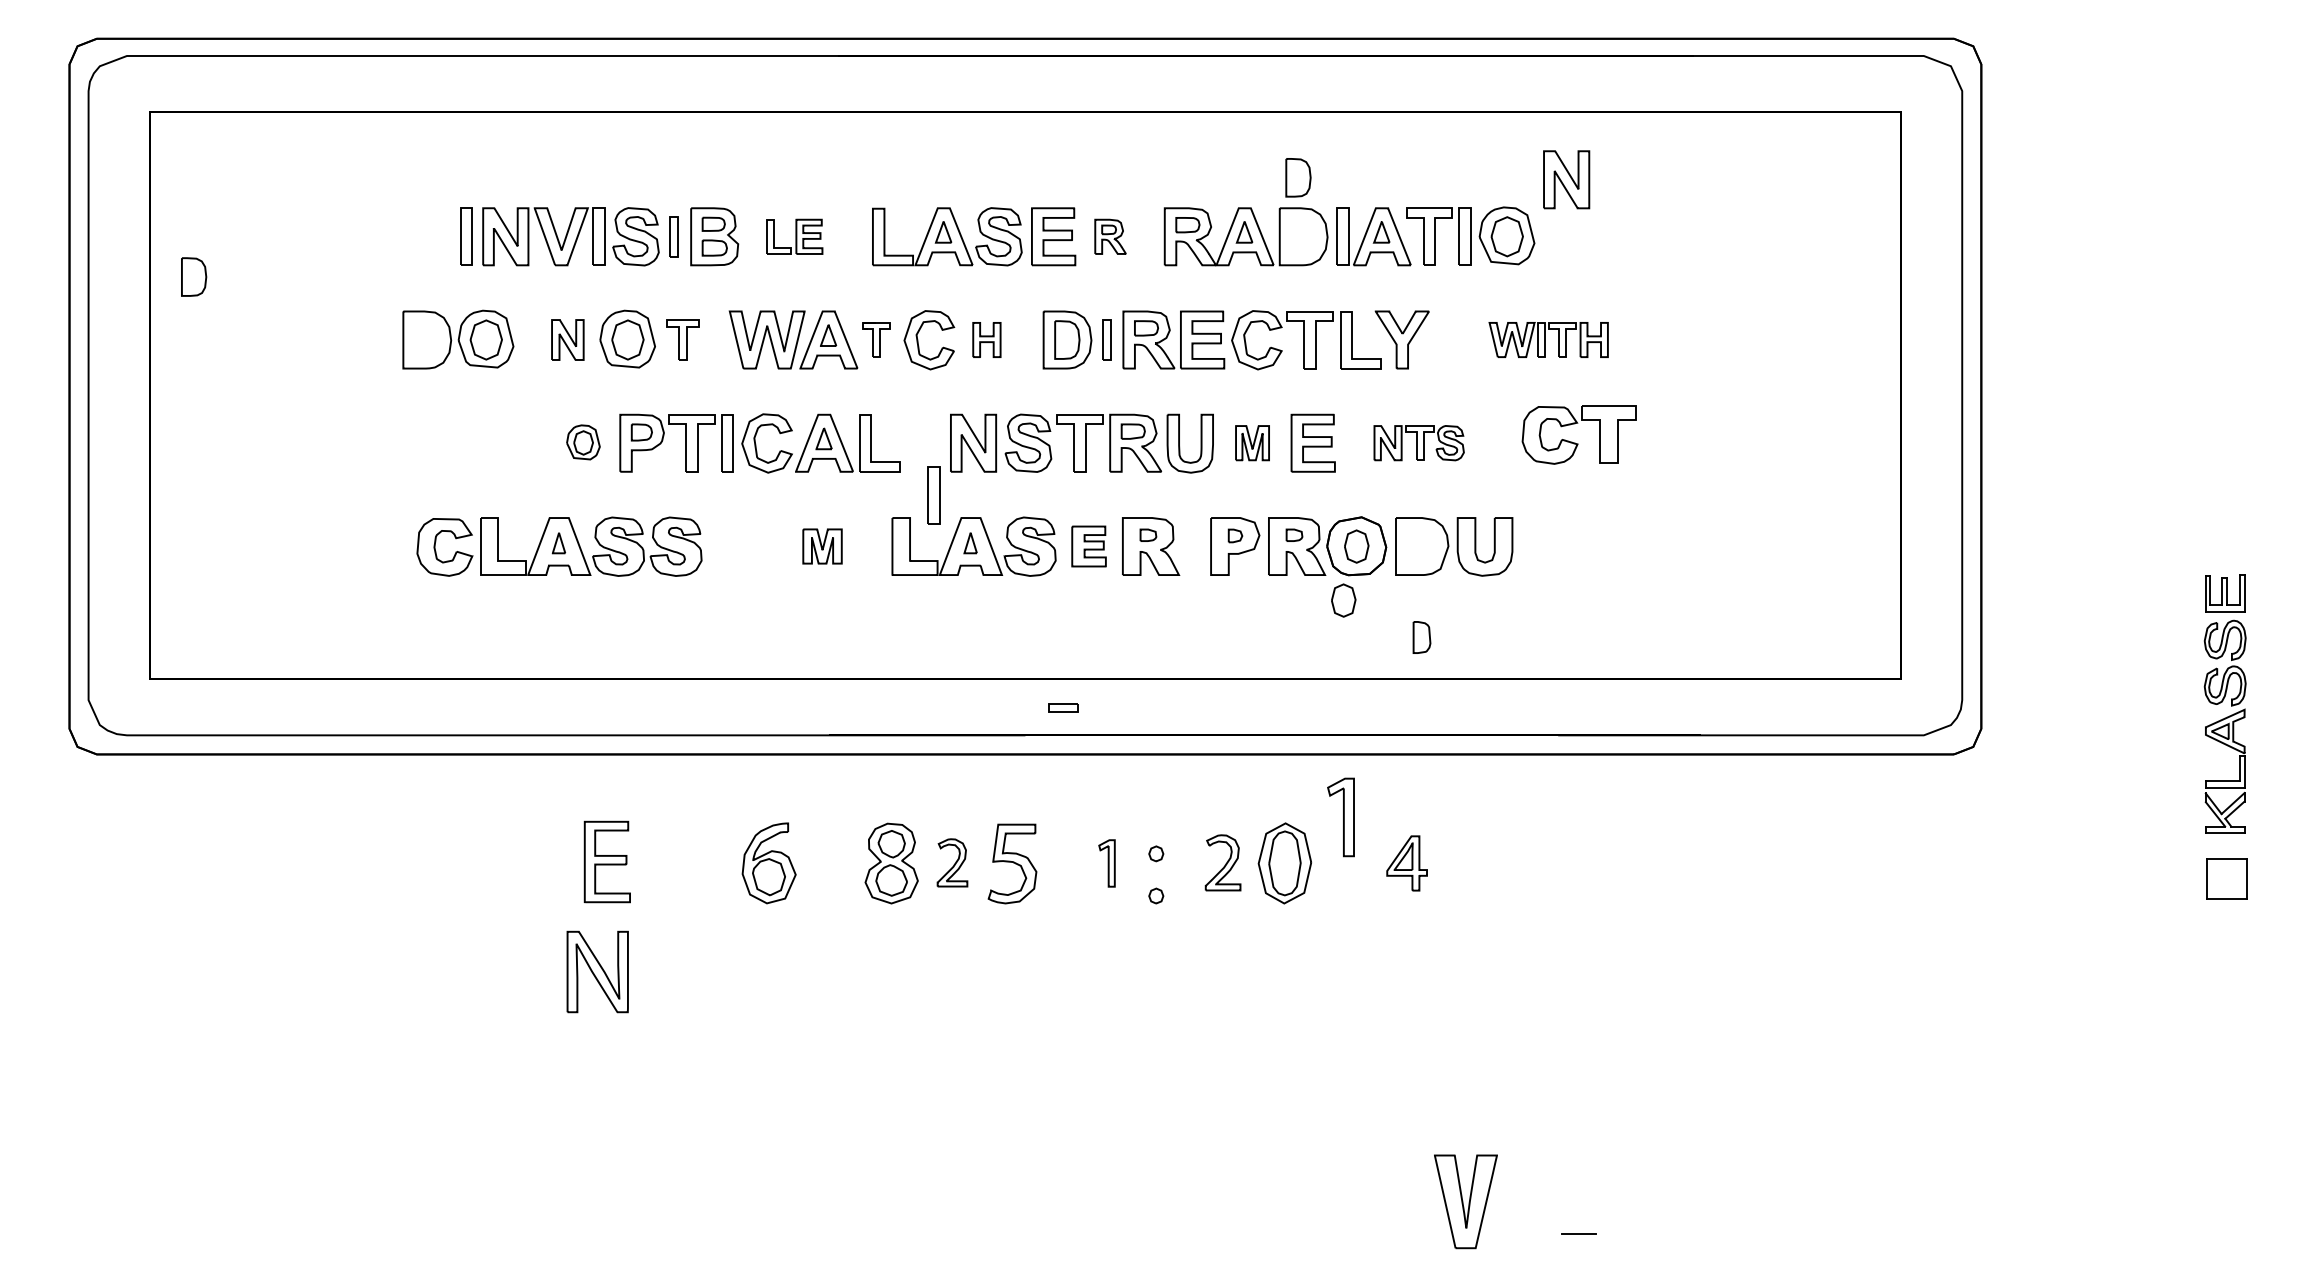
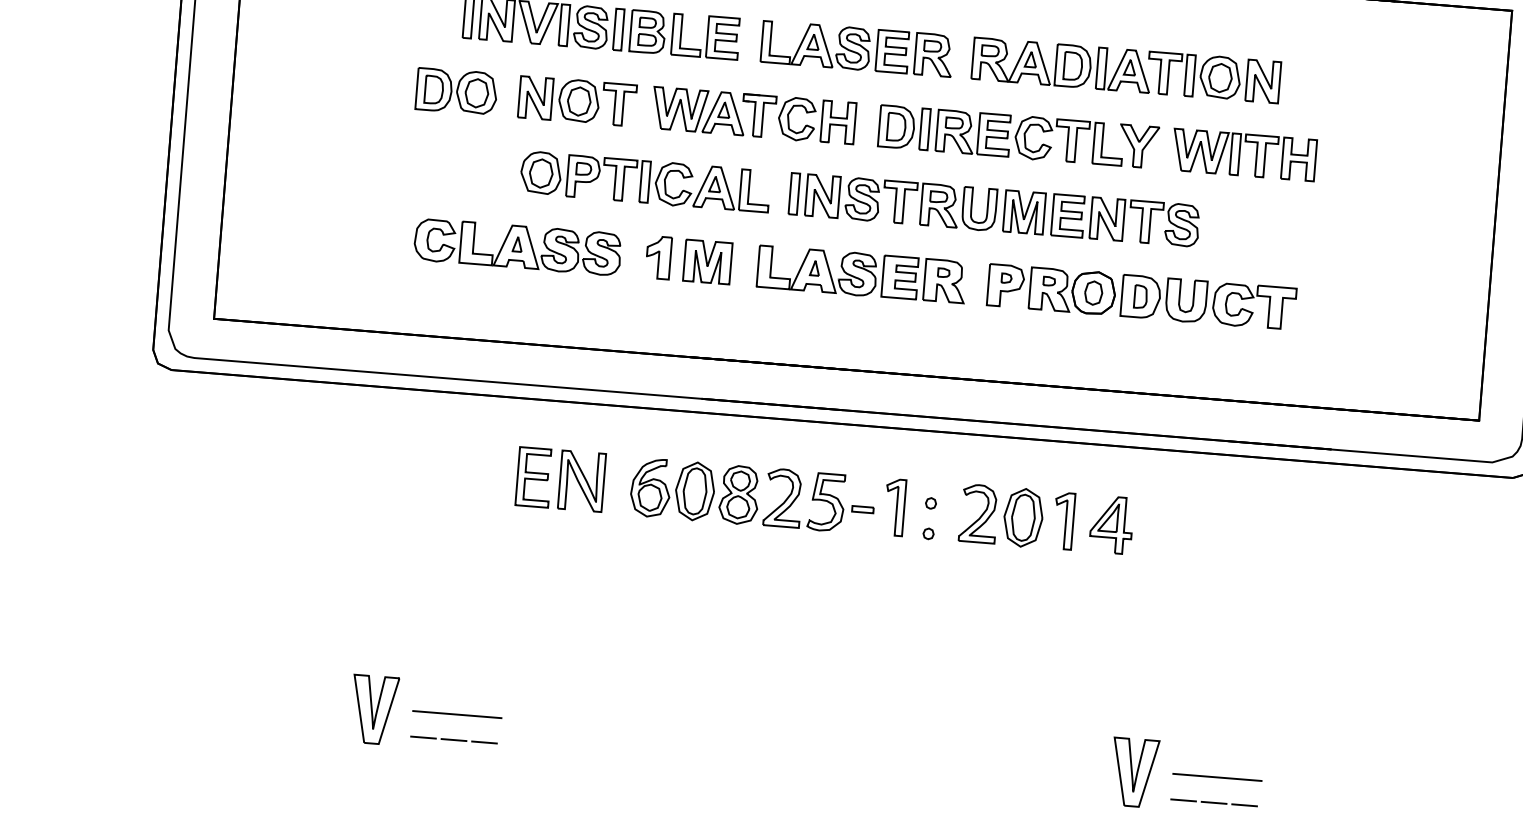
part: (1298, 177) -> (1073, 66), moved
part: (1566, 179) -> (1263, 81), moved
part: (674, 236) -> (618, 29), size x1.43
part: (794, 236) -> (705, 36), size x1.67
part: (1110, 236) -> (933, 54), size x1.67
part: (194, 276) -> (434, 89), moved
part: (567, 339) -> (535, 97), size x1.43
part: (682, 339) -> (618, 104), size x1.43
part: (876, 339) -> (758, 115), size x1.67
part: (986, 339) -> (838, 122), size x1.67
part: (1548, 339) -> (1244, 154), size x1.67
part: (1106, 340) -> (924, 129), size x1.43
part: (583, 442) -> (541, 173), size x1.67
part: (1252, 442) -> (1024, 211), size x1.67
part: (1418, 442) -> (1144, 221), size x1.67
part: (1575, 442) -> (1251, 311), moved
part: (933, 495) -> (793, 194), moved
part: (754, 545) -> (658, 257), added
part: (822, 546) -> (707, 262), size x1.67
part: (1088, 546) -> (899, 277), size x1.43
part: (1343, 600) -> (1080, 331), removed
part: (1421, 637) -> (1140, 296), moved
part: (1063, 707) -> (863, 509), moved
part: (1340, 817) -> (1063, 521), moved
part: (952, 862) -> (783, 497), size x1.67
part: (1222, 862) -> (978, 513), size x1.43
part: (830, 863) -> (695, 491), added
part: (1106, 863) -> (894, 507), size x1.67
part: (1406, 863) -> (1111, 524), size x1.43
part: (597, 971) -> (581, 480), moved
line: (528, 1196) -> (457, 714), added
part: (413, 1199) -> (374, 709), added
line: (1580, 1199) -> (1217, 777), added
line: (484, 1232) -> (423, 737), added
line: (526, 1232) -> (454, 740), added
line: (568, 1232) -> (484, 742), added
line: (1536, 1234) -> (1183, 800), added
line: (1620, 1234) -> (1244, 805), added

